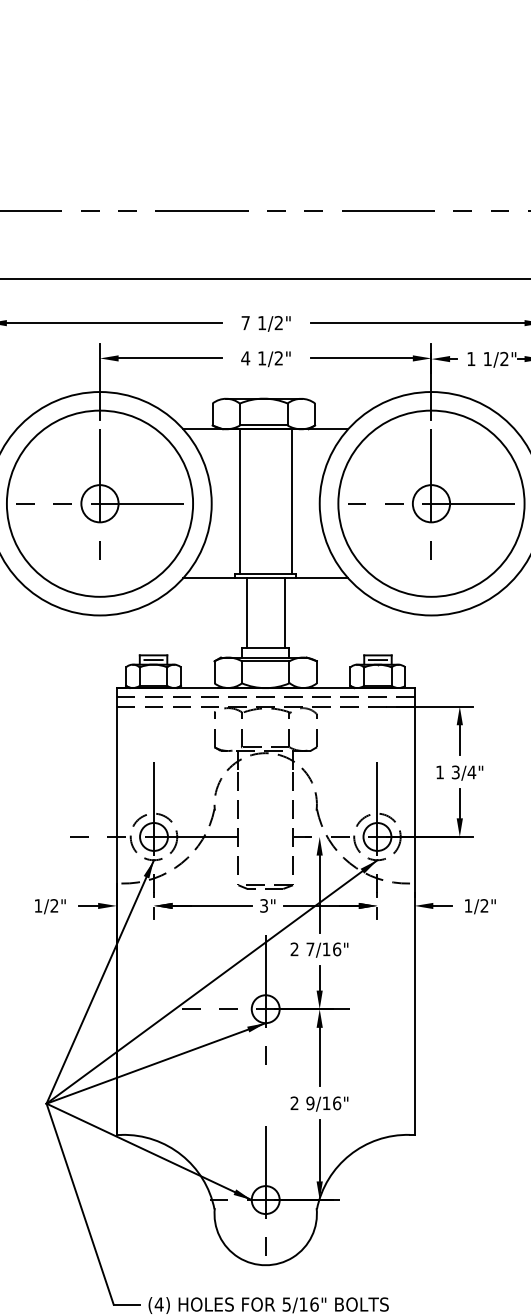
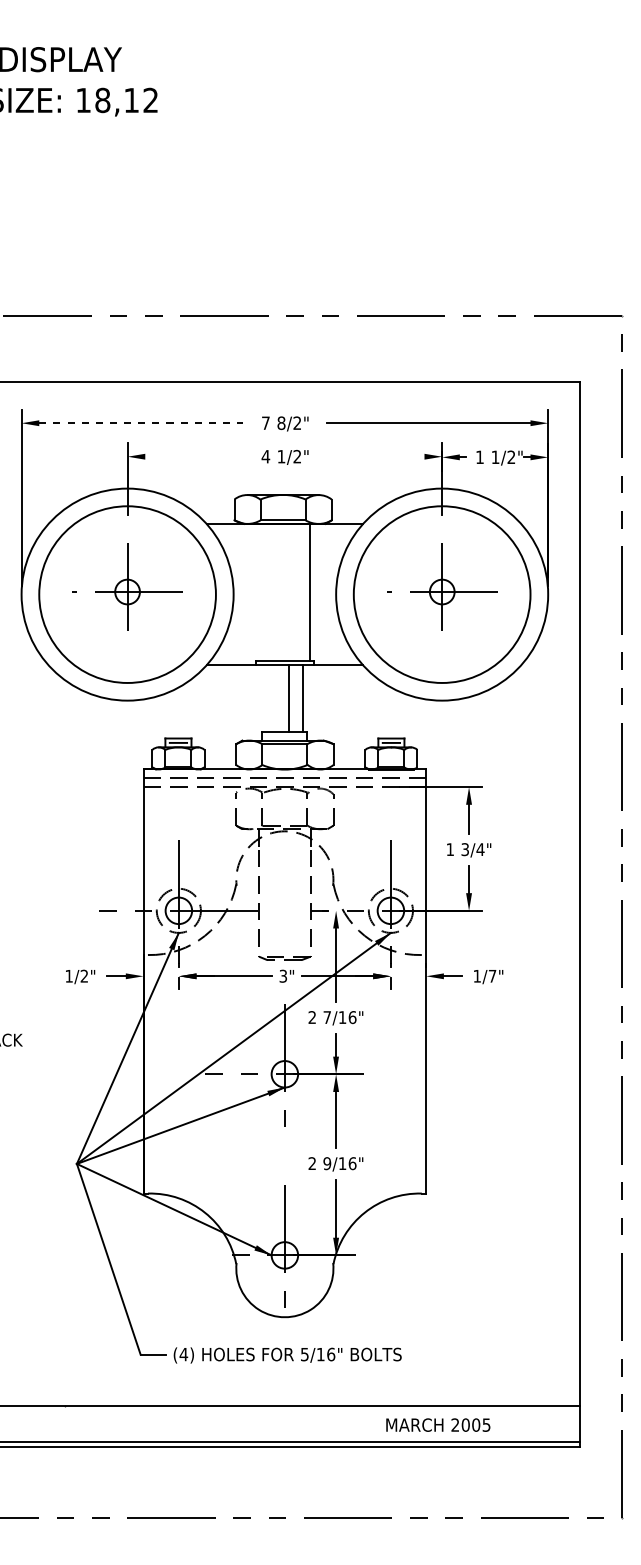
line: (114, 323) -> (141, 423), solid -> dashed
text: (262, 323) -> (281, 423), 1/2" -> 8/2"
line: (170, 358) -> (194, 456), removed
line: (361, 358) -> (375, 456), removed
part: (99, 494) -> (127, 585), size x0.7
part: (431, 494) -> (442, 585), size x0.7
line: (240, 500) -> (260, 591), removed
line: (246, 613) -> (288, 698), moved
text: (484, 905) -> (492, 975), 1/2" -> 1/7"

